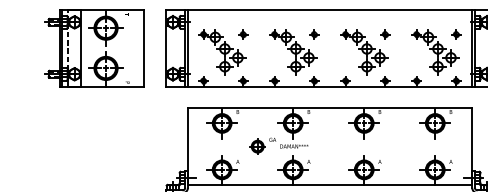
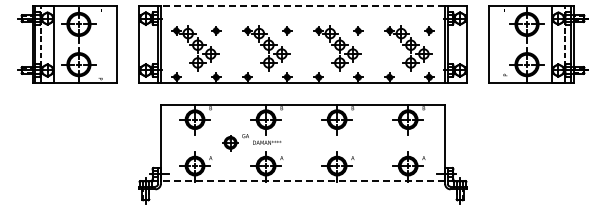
line: (329, 10) -> (302, 6), solid -> dashed
line: (329, 185) -> (302, 181), solid -> dashed

